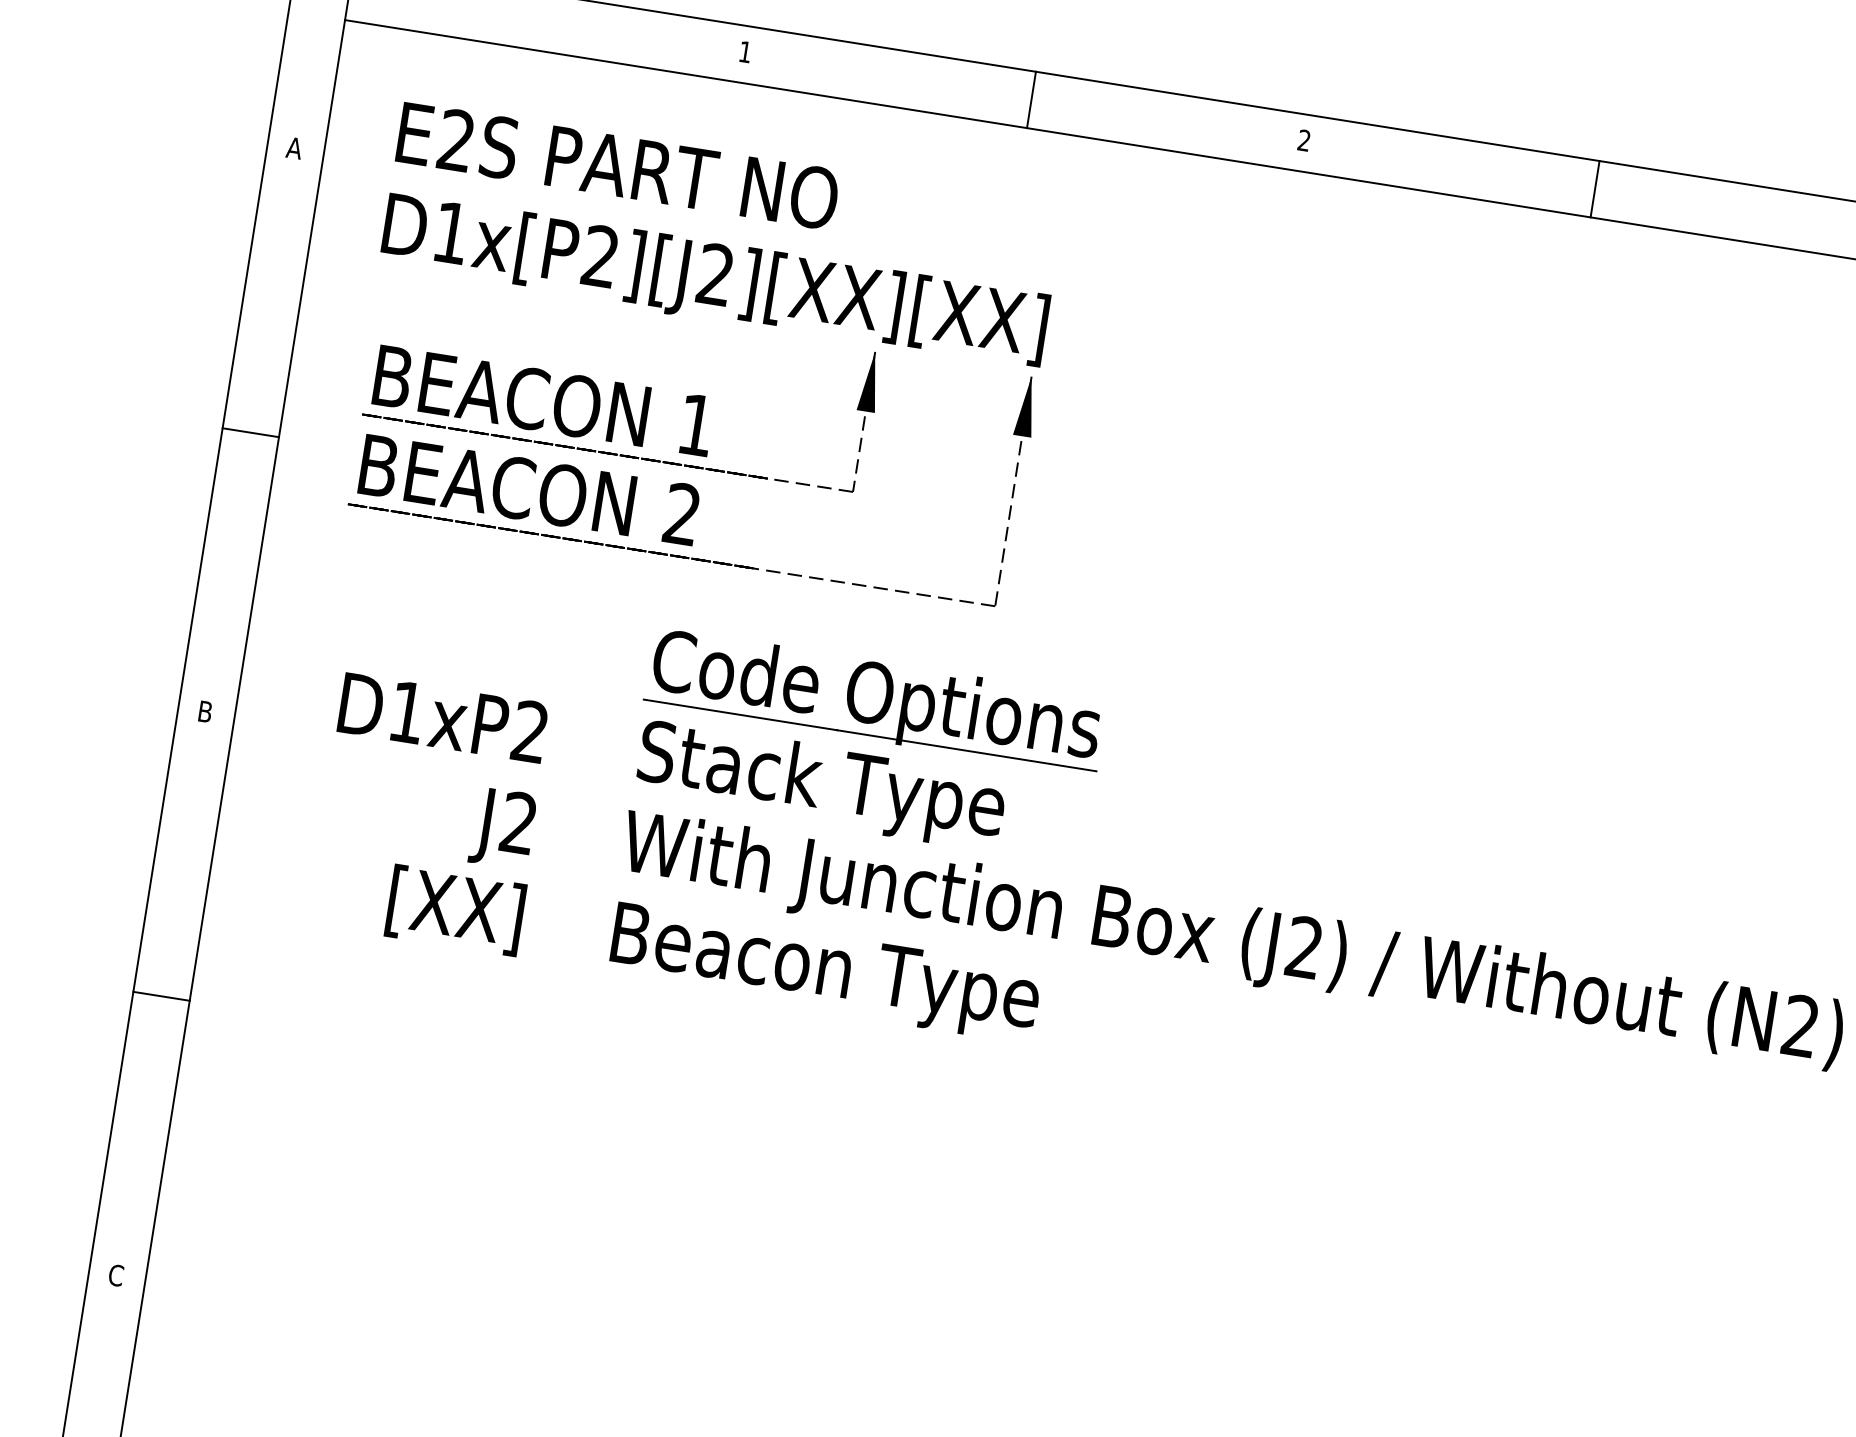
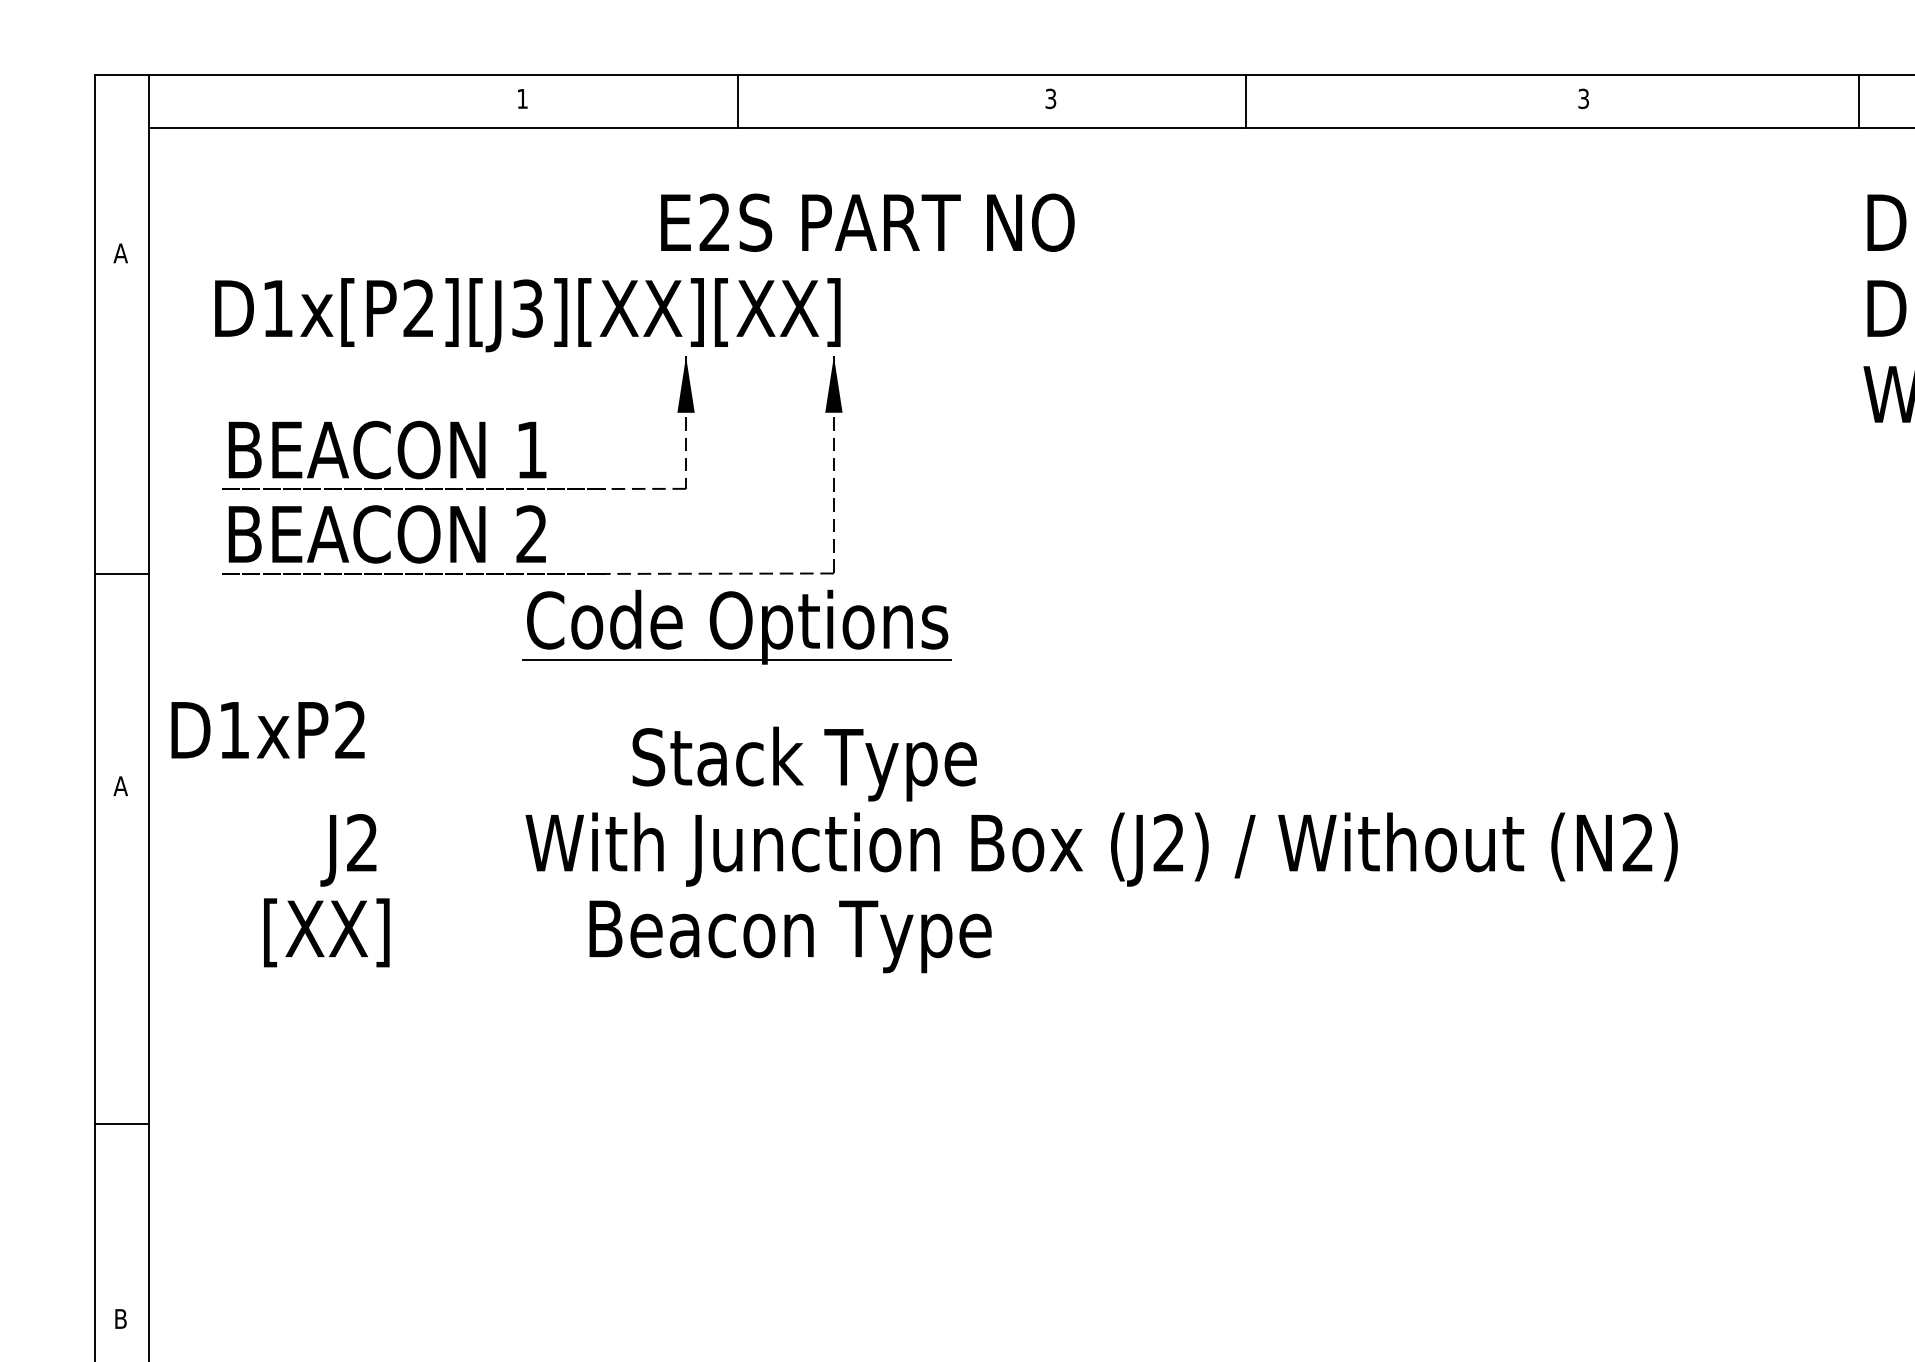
line: (1031, 99) -> (738, 100), moved
text: (1303, 141) -> (1050, 99), 2 -> 3
text: (617, 165) -> (867, 222), moved
line: (1595, 188) -> (1246, 100), moved
text: (715, 274) -> (527, 308), D1x[P2][J2][XX][XX] -> D1x[P2][J3][XX][XX]
line: (250, 432) -> (121, 574), moved
part: (874, 699) -> (736, 626), moved
text: (205, 711) -> (120, 785), B -> A
text: (442, 717) -> (267, 729), moved
text: (821, 784) -> (804, 763), moved
text: (503, 828) -> (348, 850), moved
text: (455, 910) -> (326, 932), moved
text: (825, 972) -> (790, 936), moved
line: (161, 995) -> (121, 1123), moved
text: (115, 1274) -> (120, 1318), C -> B

